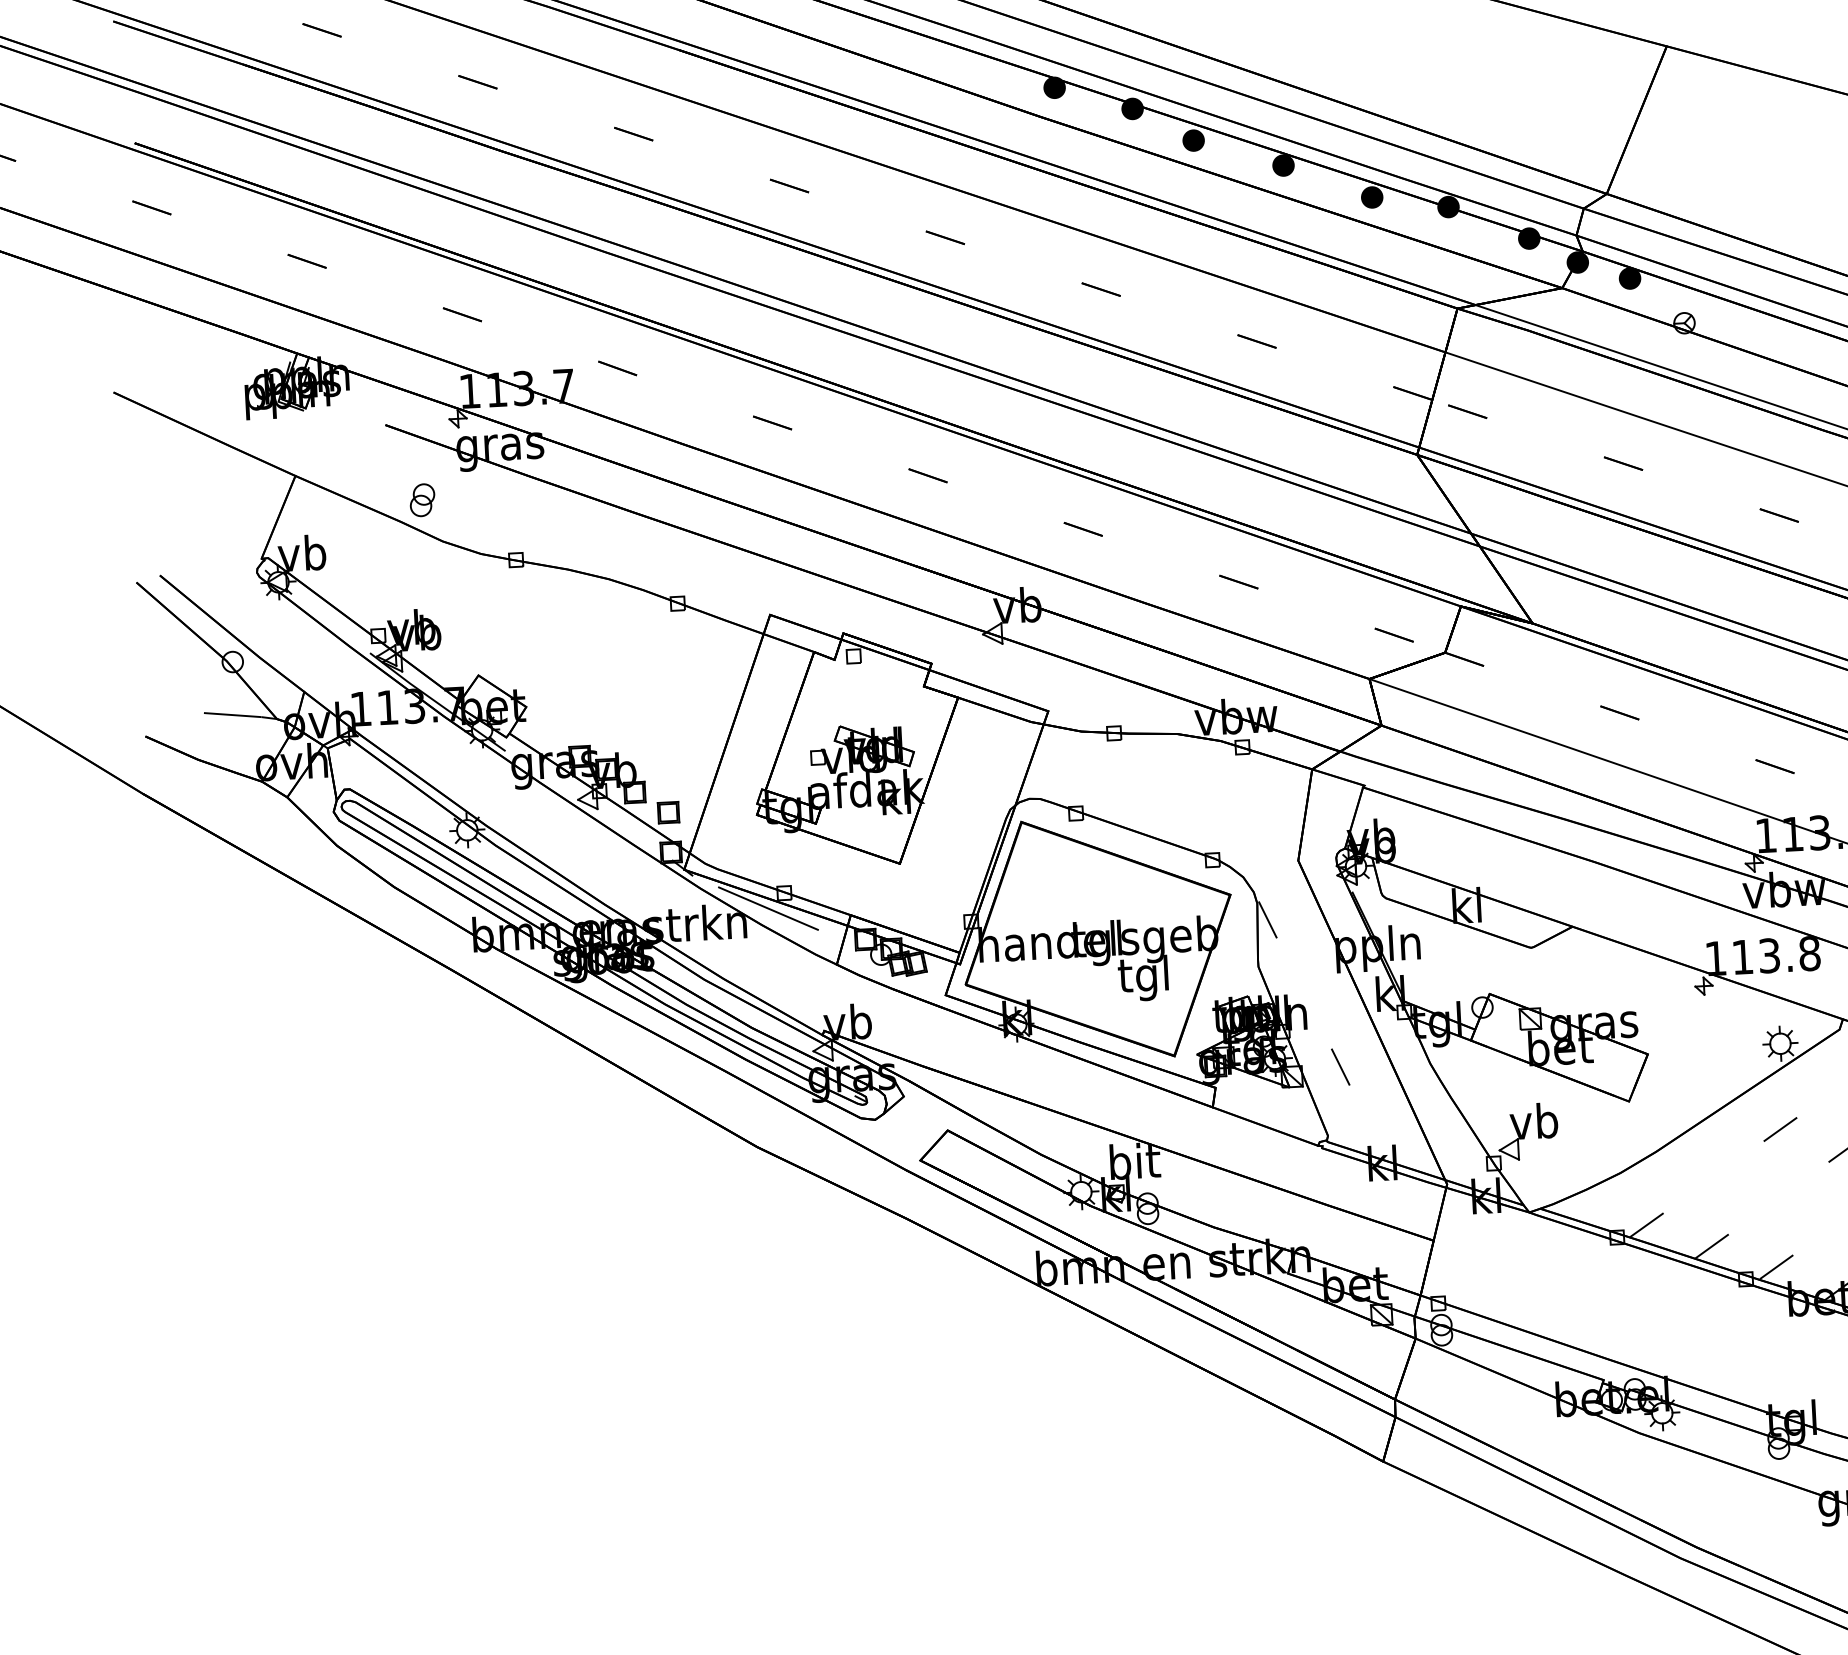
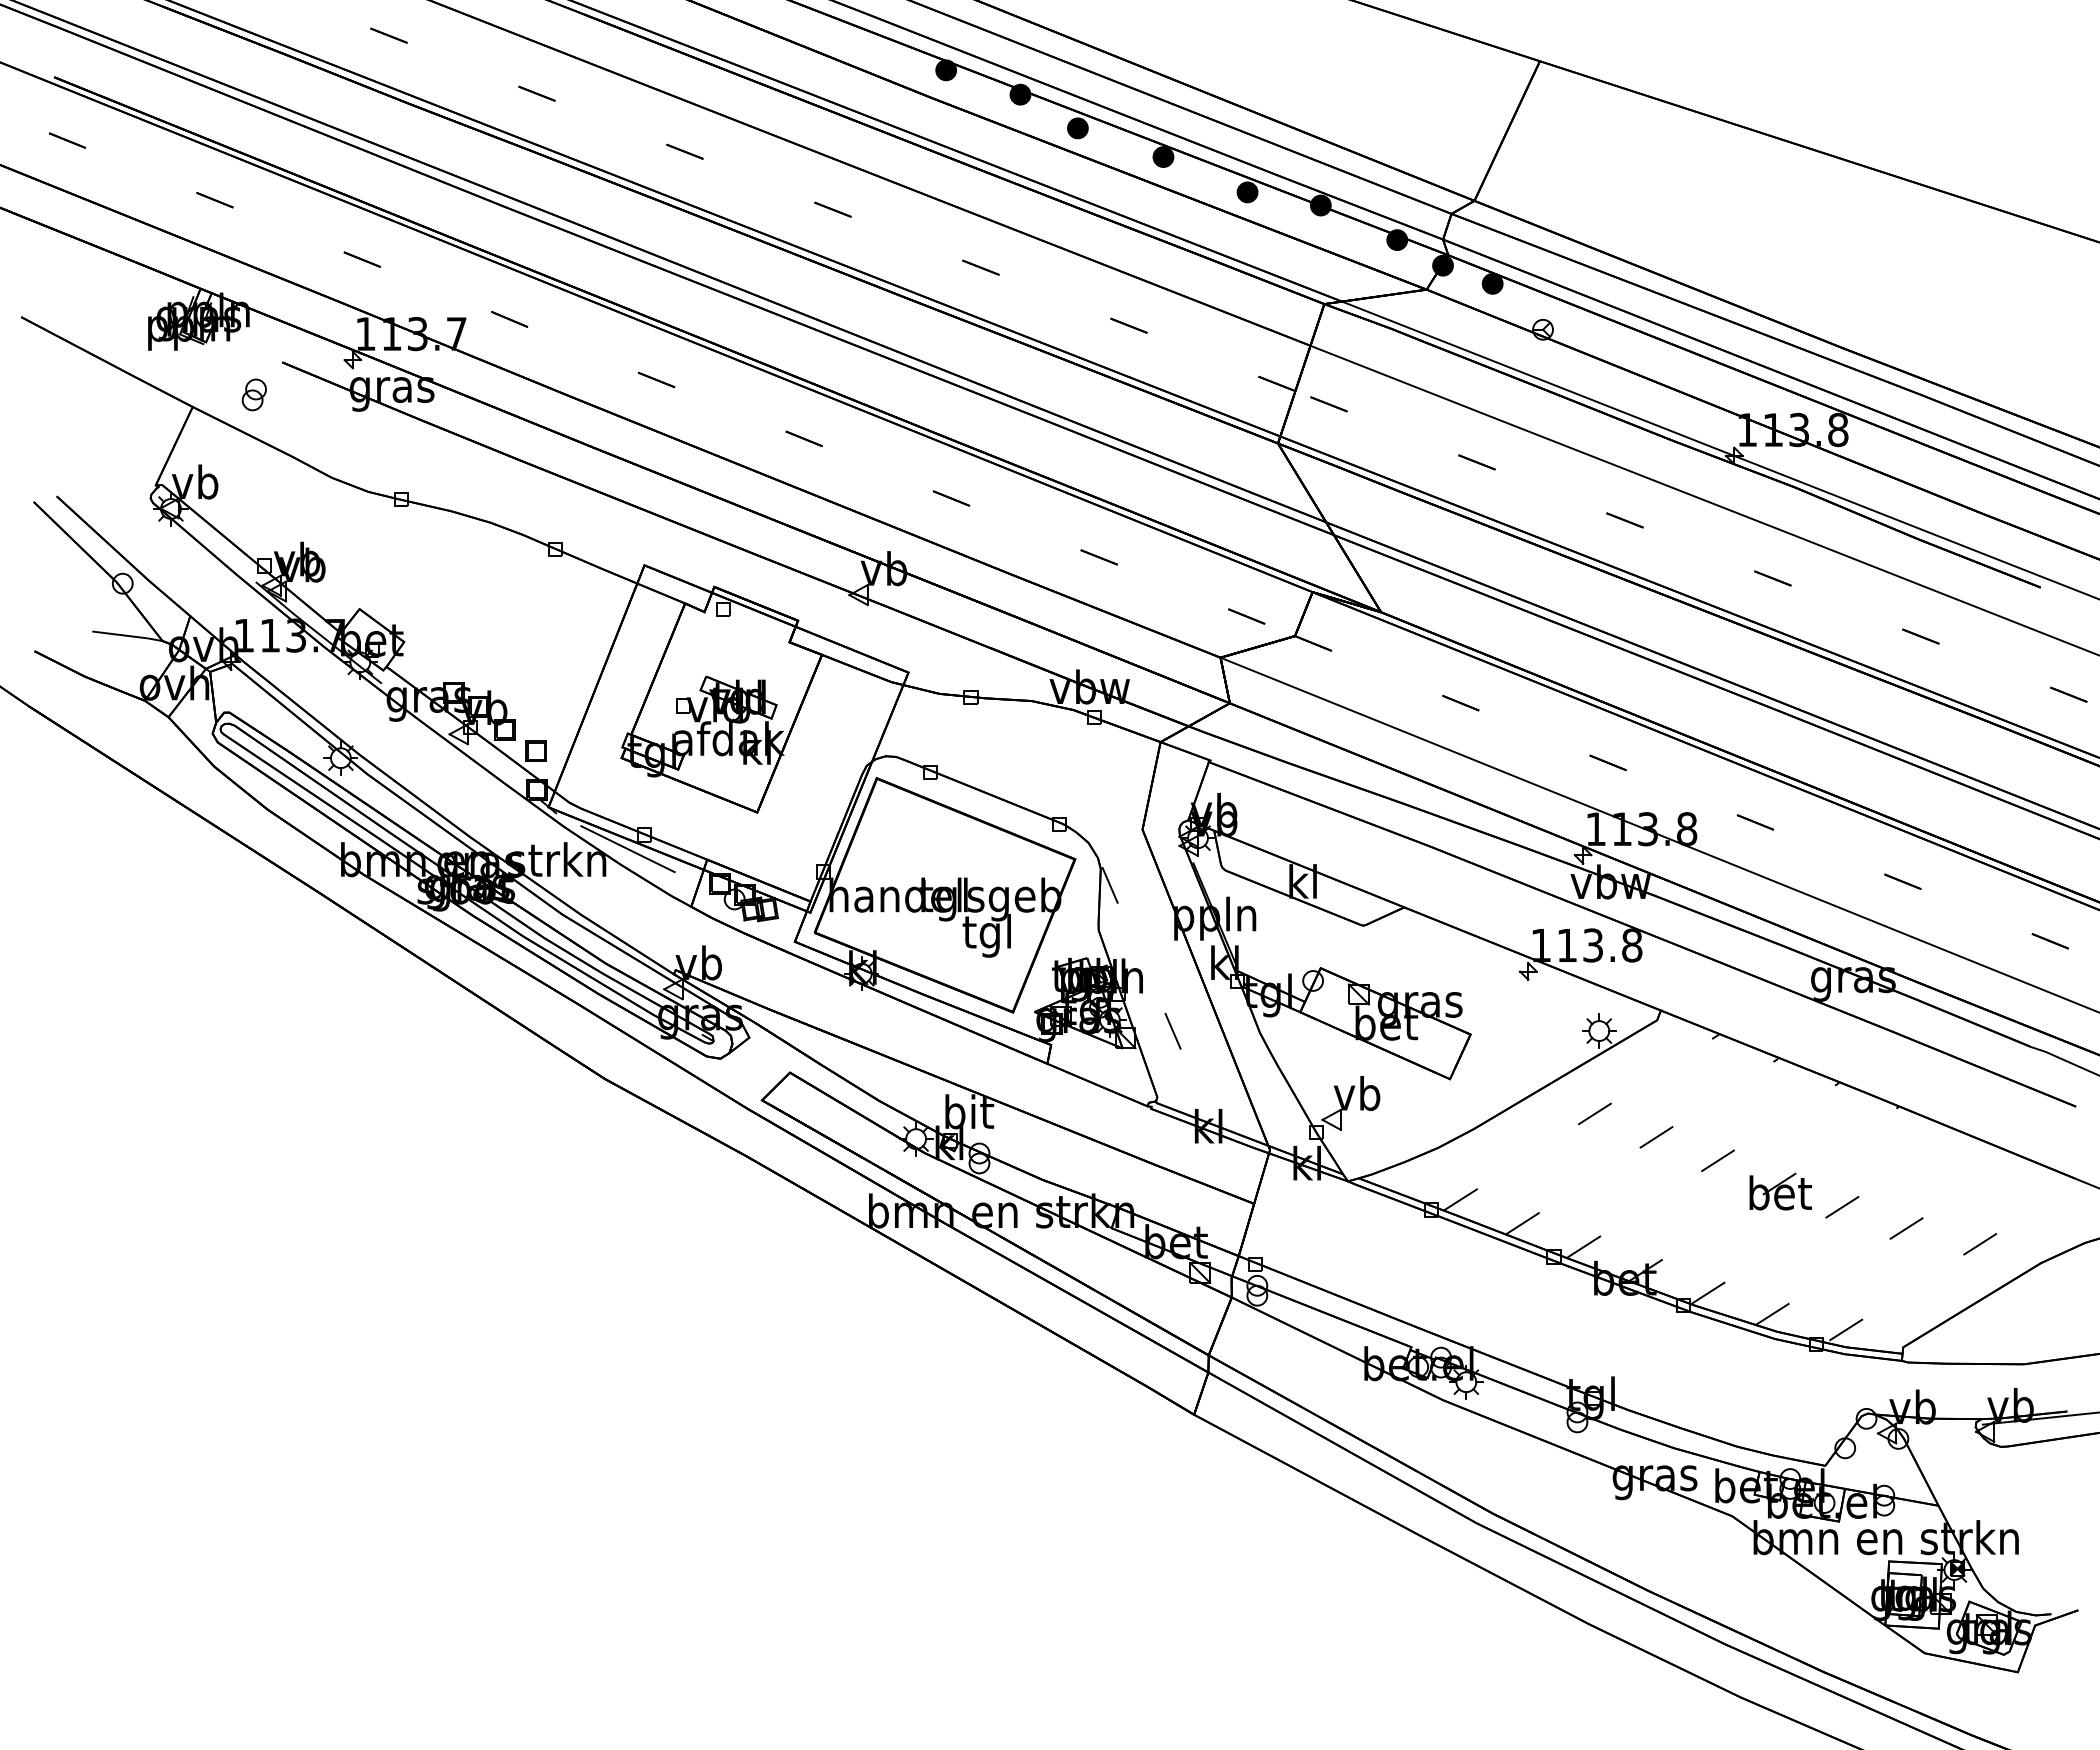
part: (421, 499) -> (253, 394), moved

